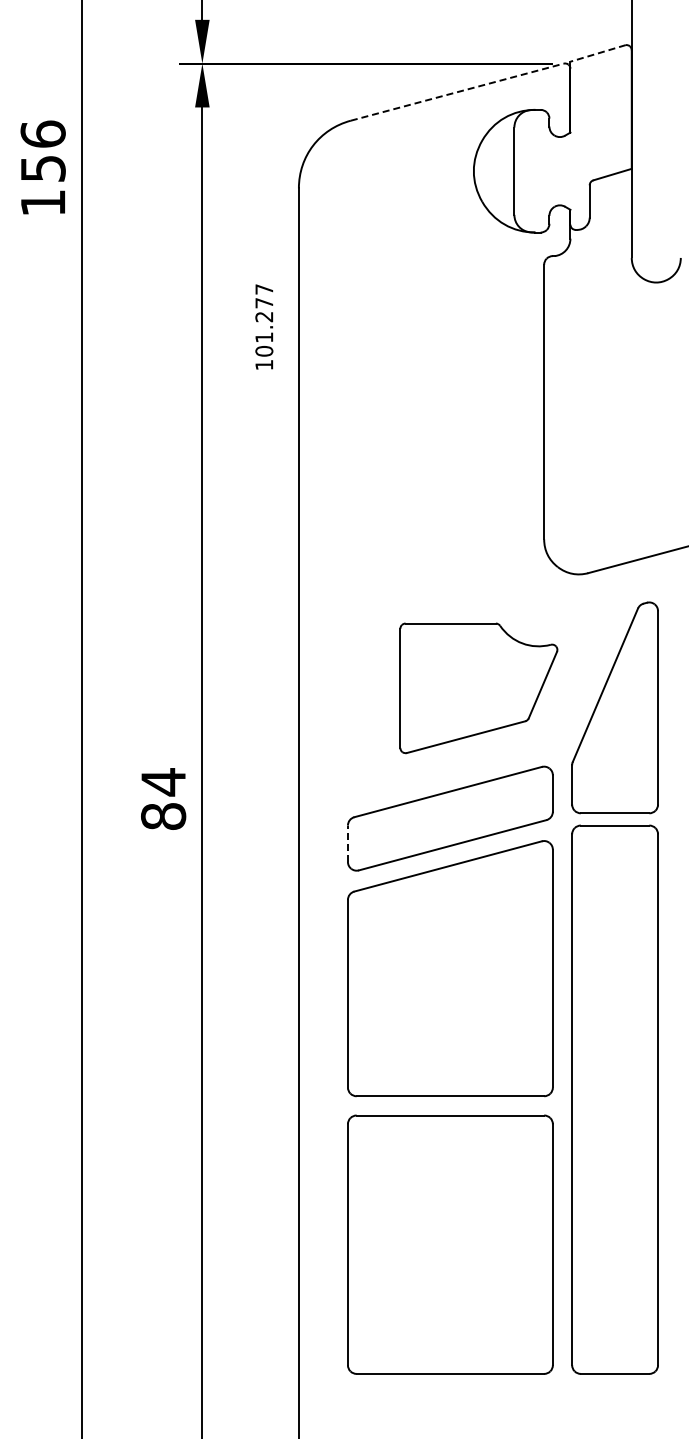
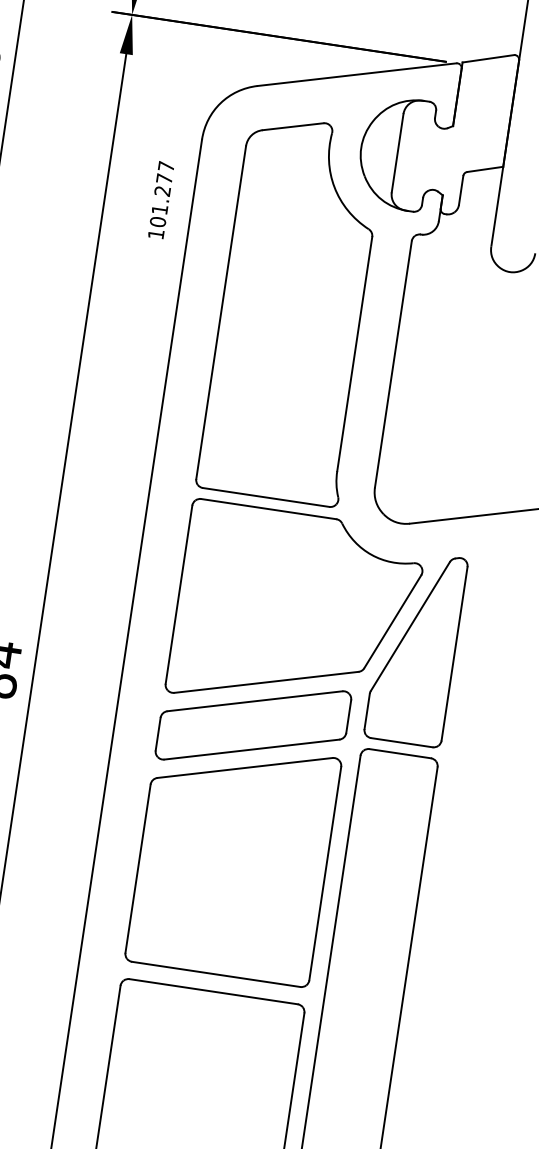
line: (598, 53) -> (488, 58), dashed -> solid
line: (457, 92) -> (357, 74), dashed -> solid
text: (264, 326) -> (161, 199), moved
part: (427, 358) -> (294, 309), added
part: (478, 688) -> (296, 612), size x1.67
line: (347, 843) -> (157, 733), dashed -> solid

